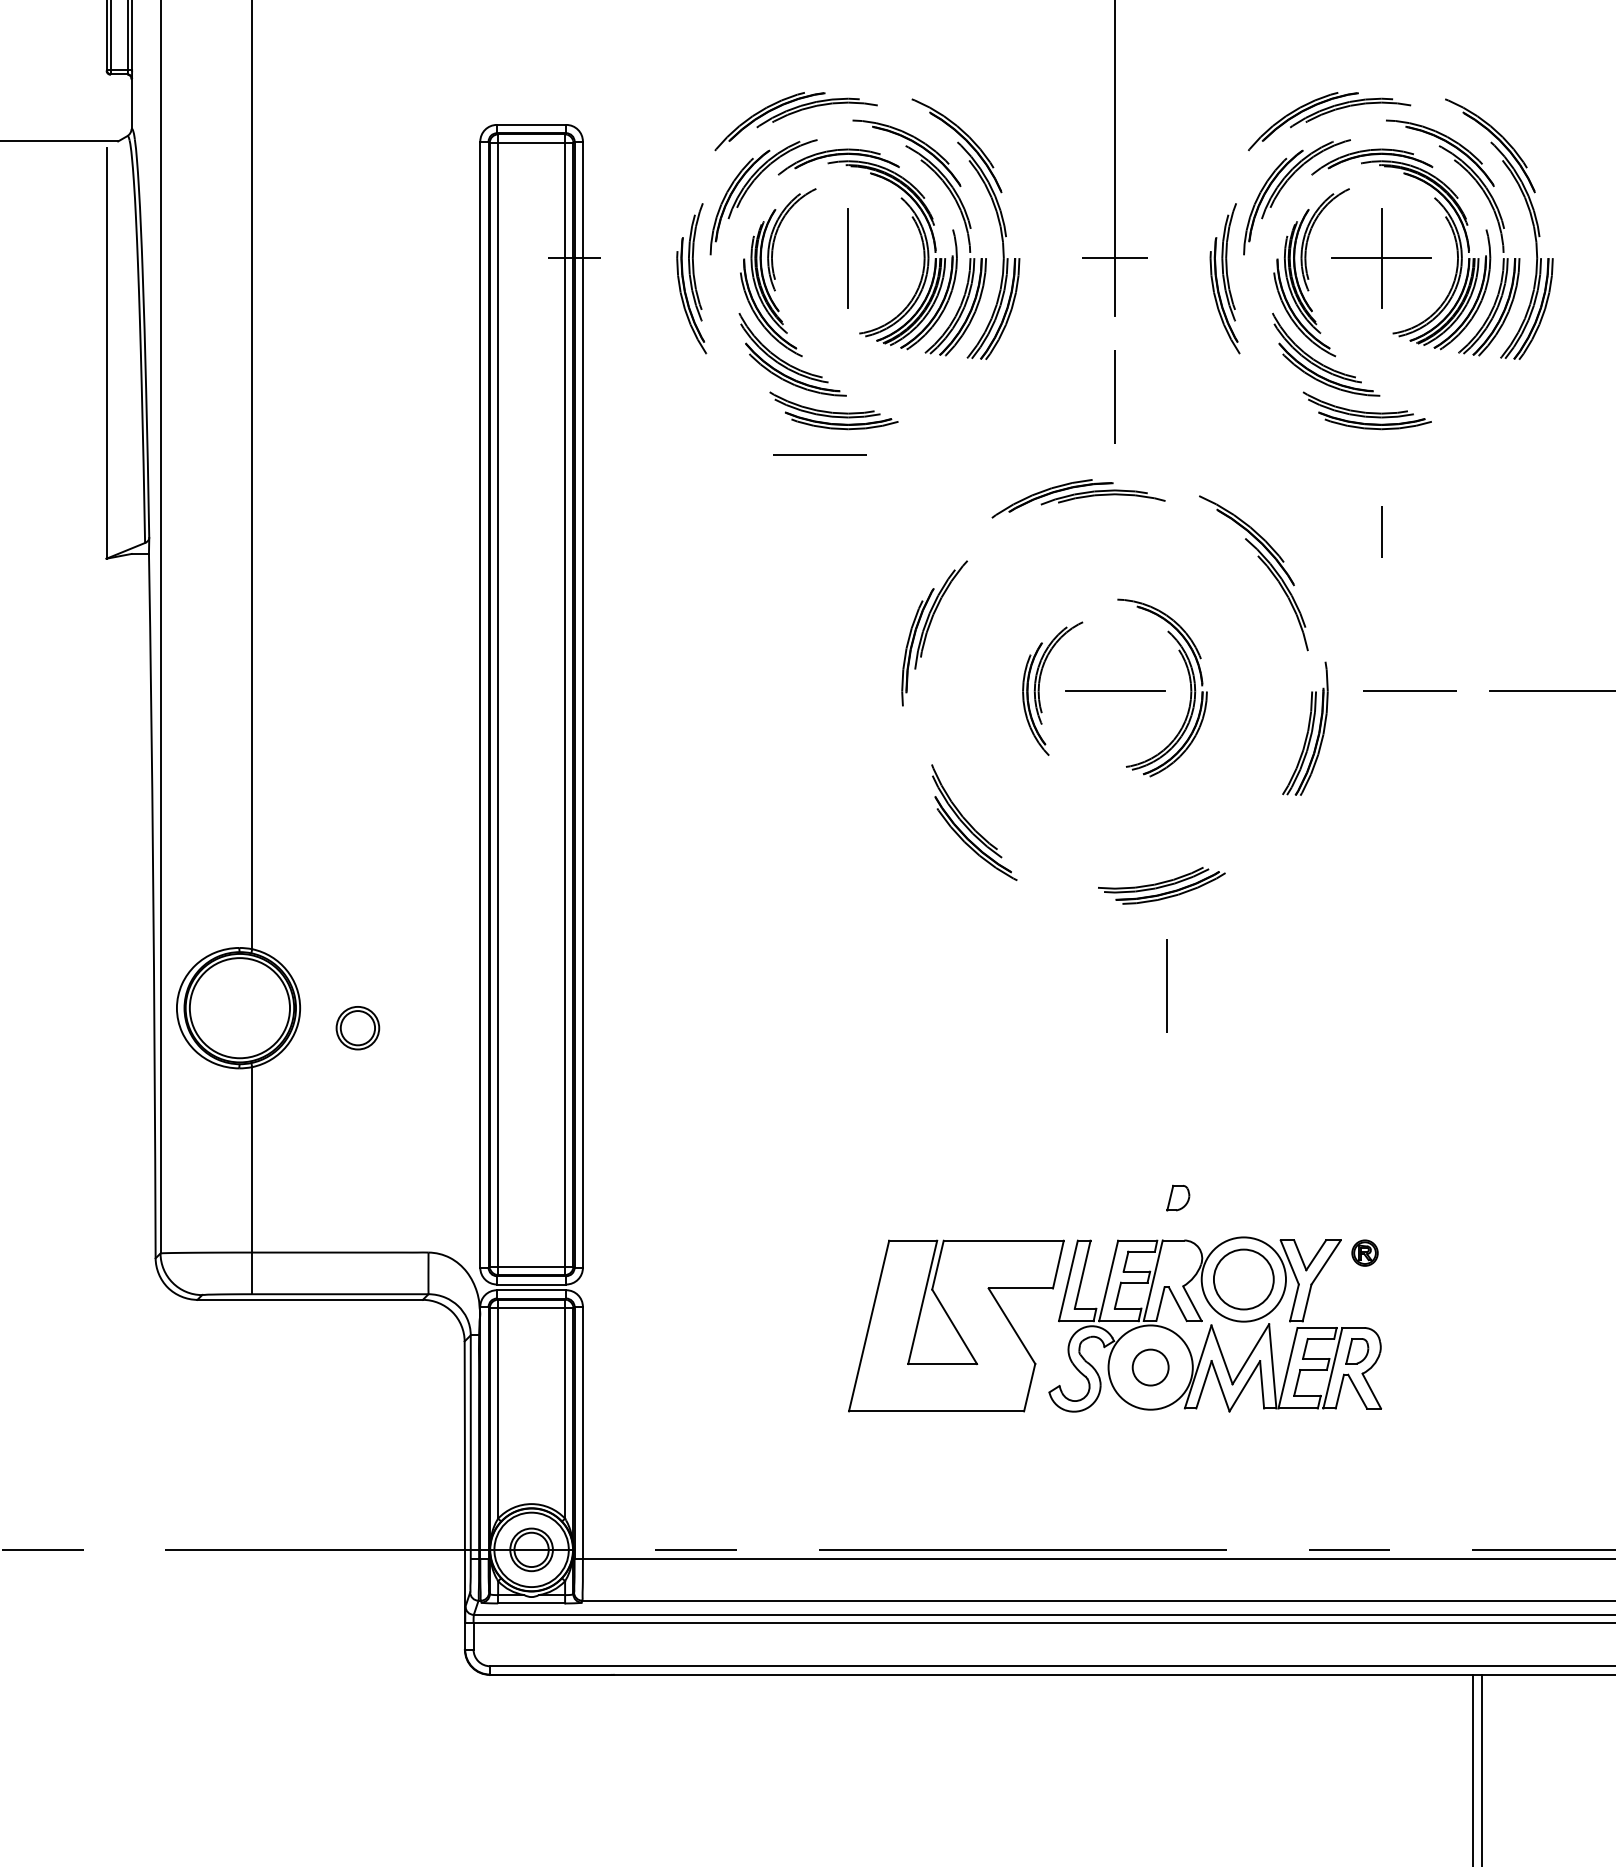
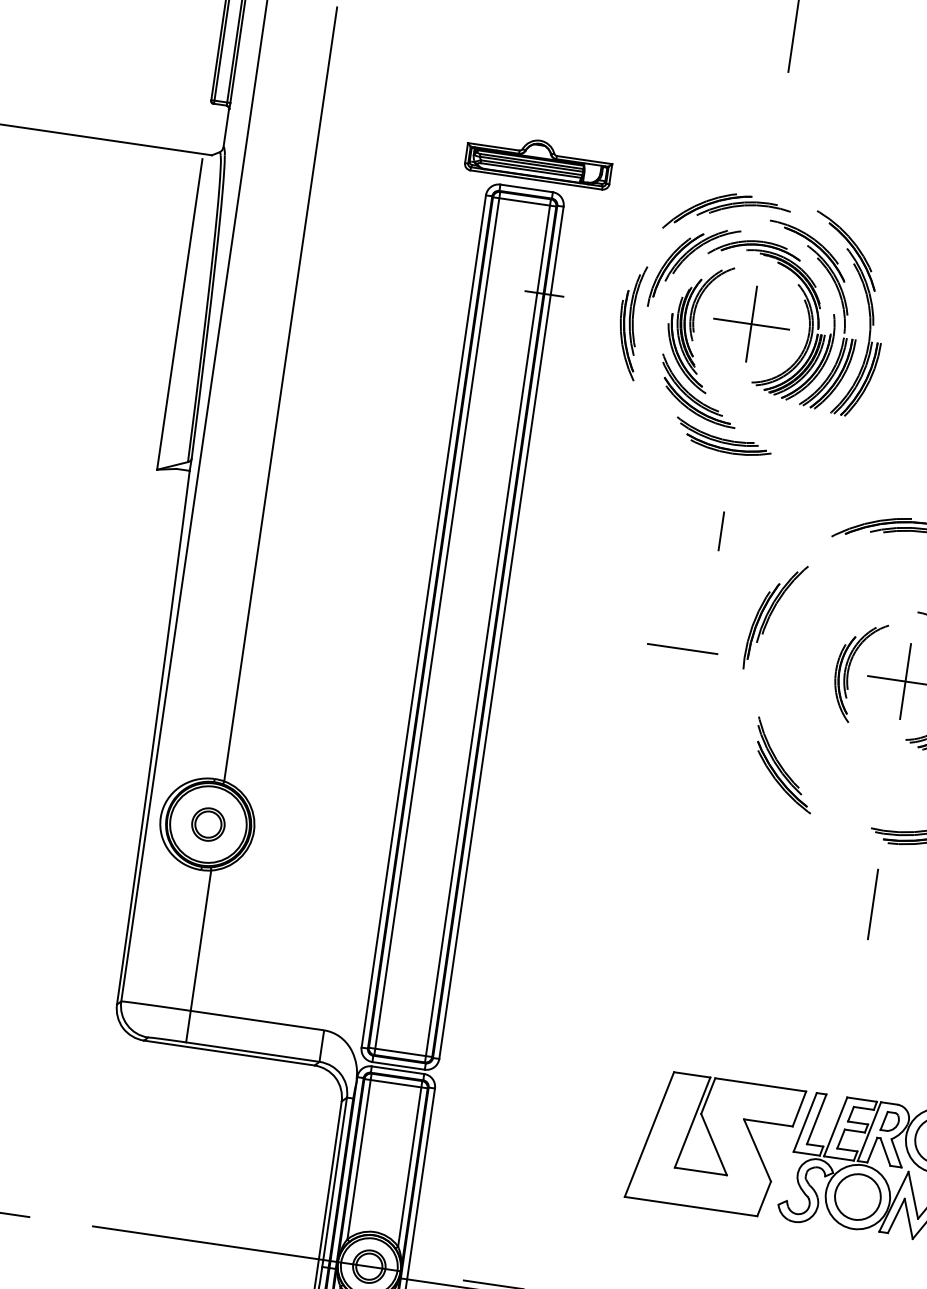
part: (542, 85) -> (539, 159), added
line: (847, 258) -> (750, 324), added
line: (819, 454) -> (682, 648), moved
line: (848, 531) -> (721, 531), added
line: (1115, 691) -> (905, 681), added
line: (1166, 985) -> (872, 903), moved
part: (357, 1028) -> (208, 824), moved
part: (1178, 1197) -> (890, 1121), moved
circle: (1150, 1367) -> (857, 1197), size x1.67

